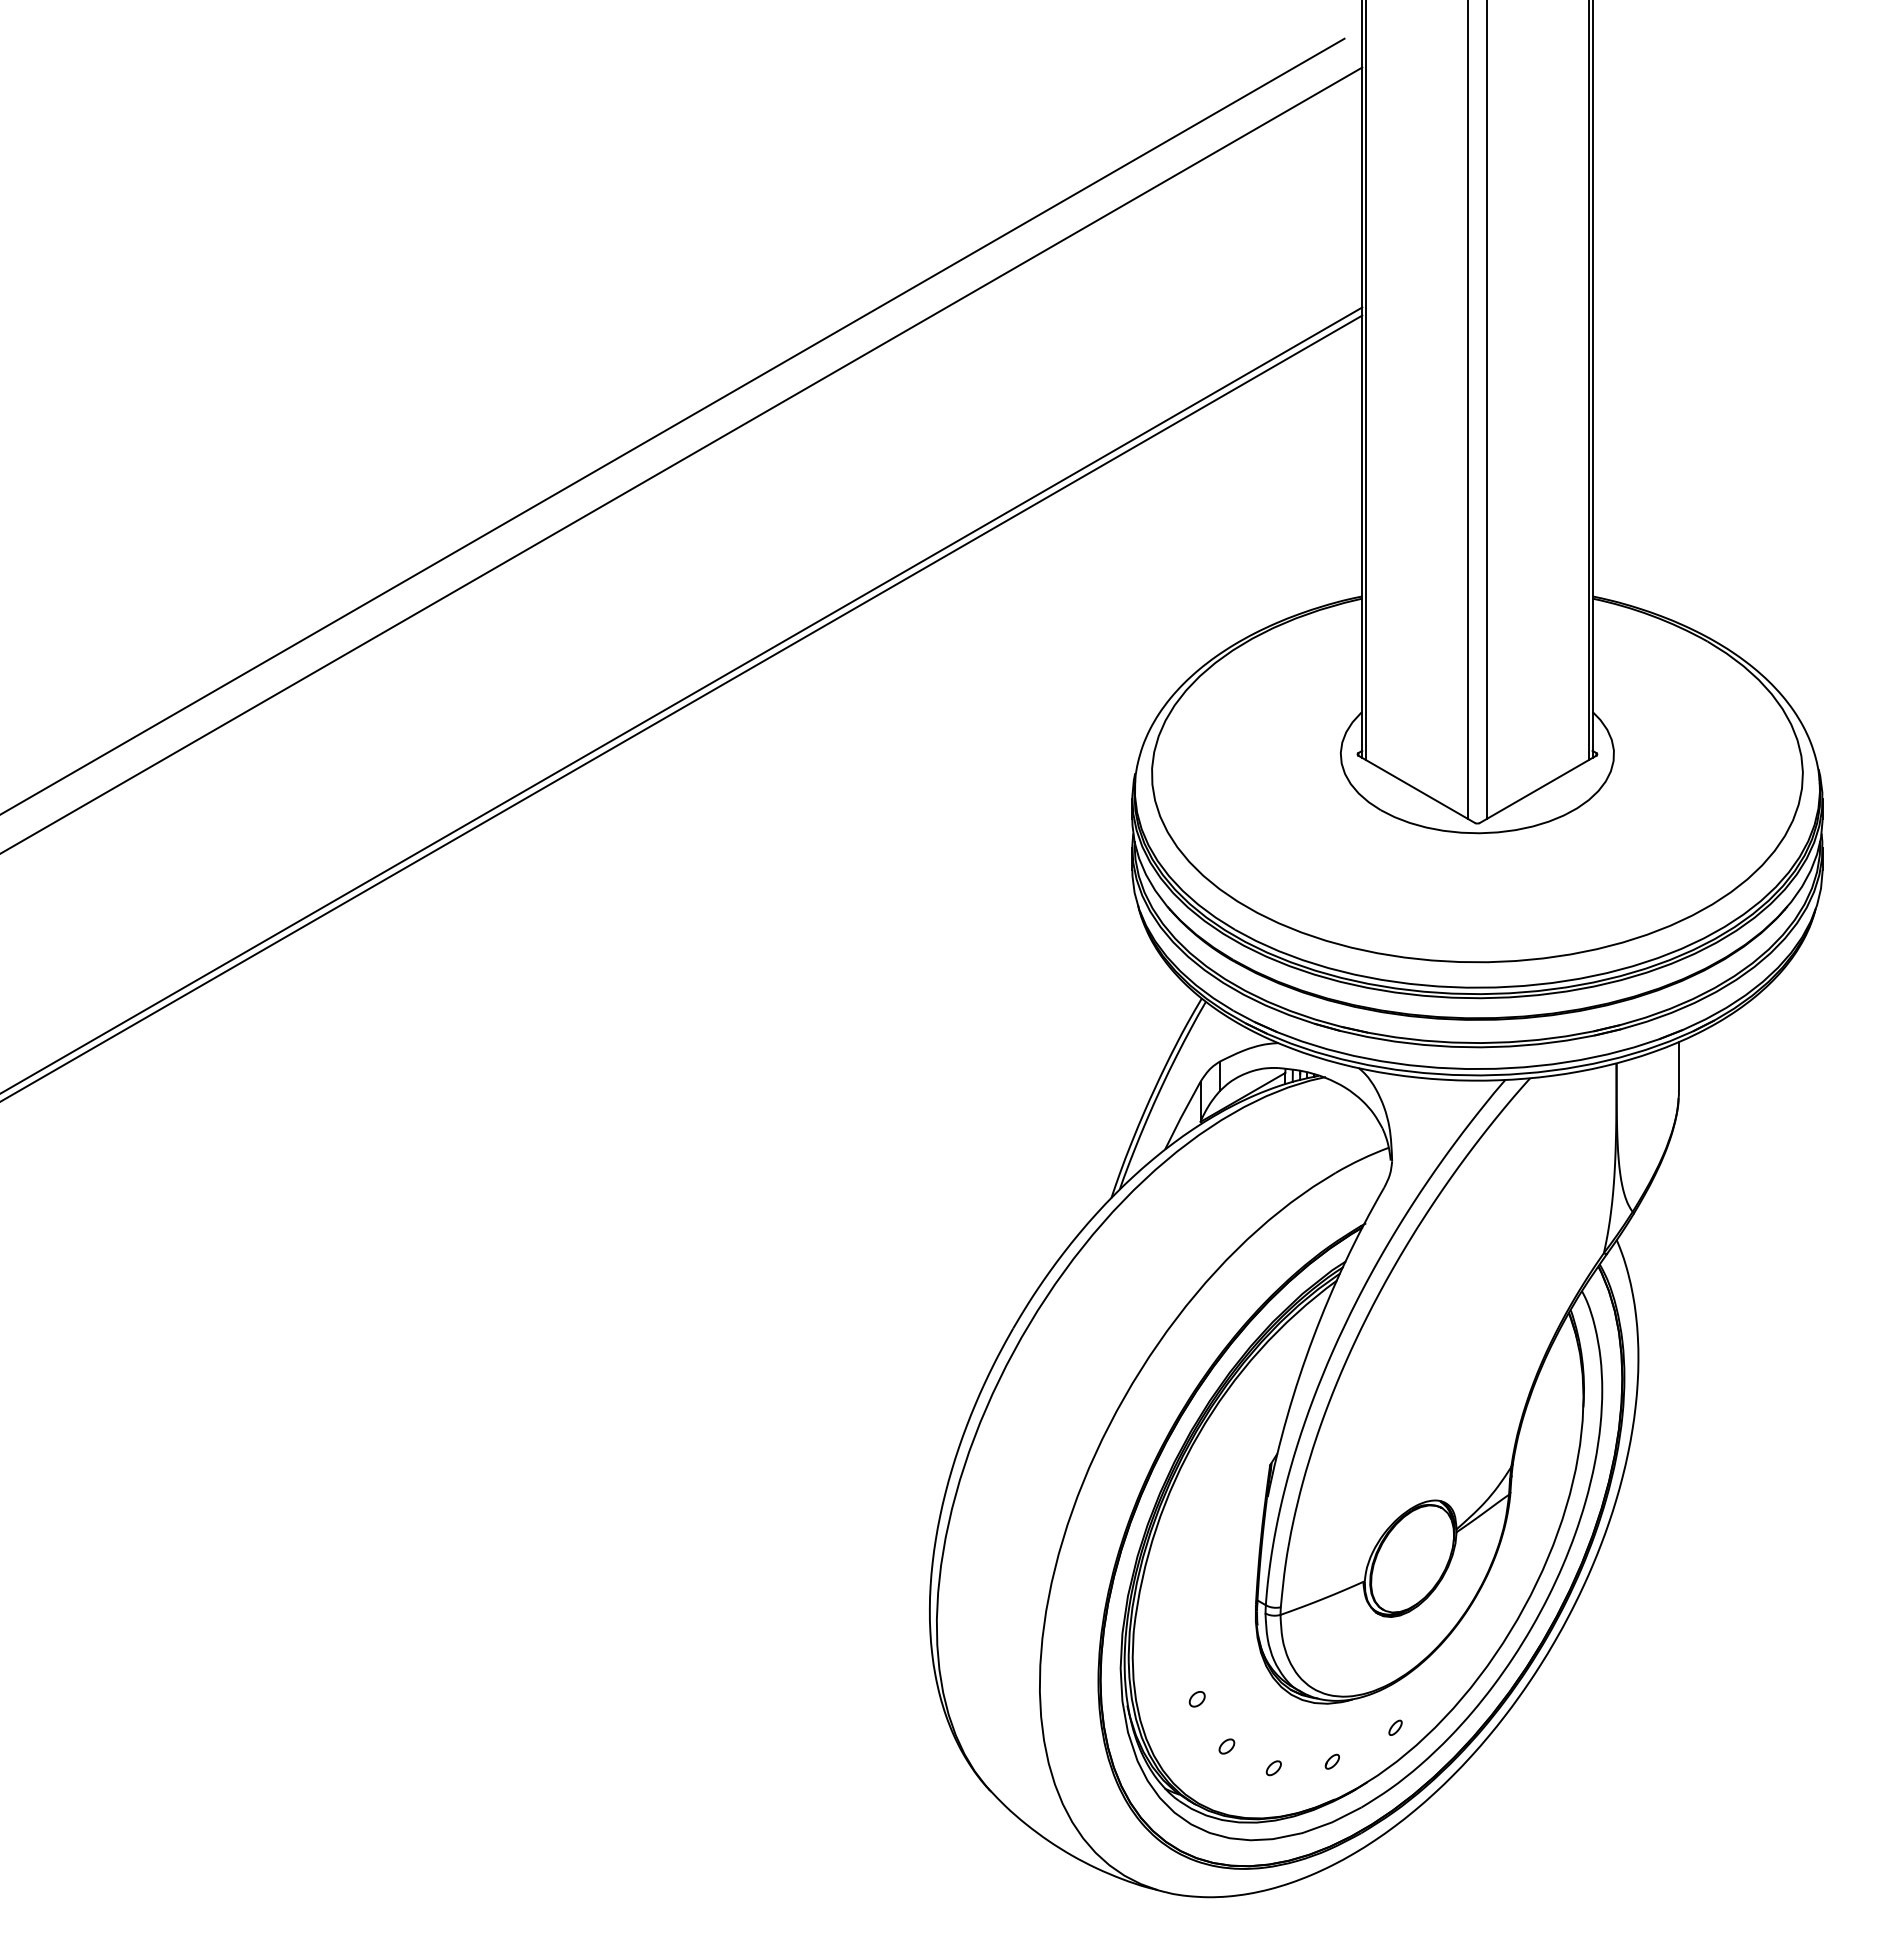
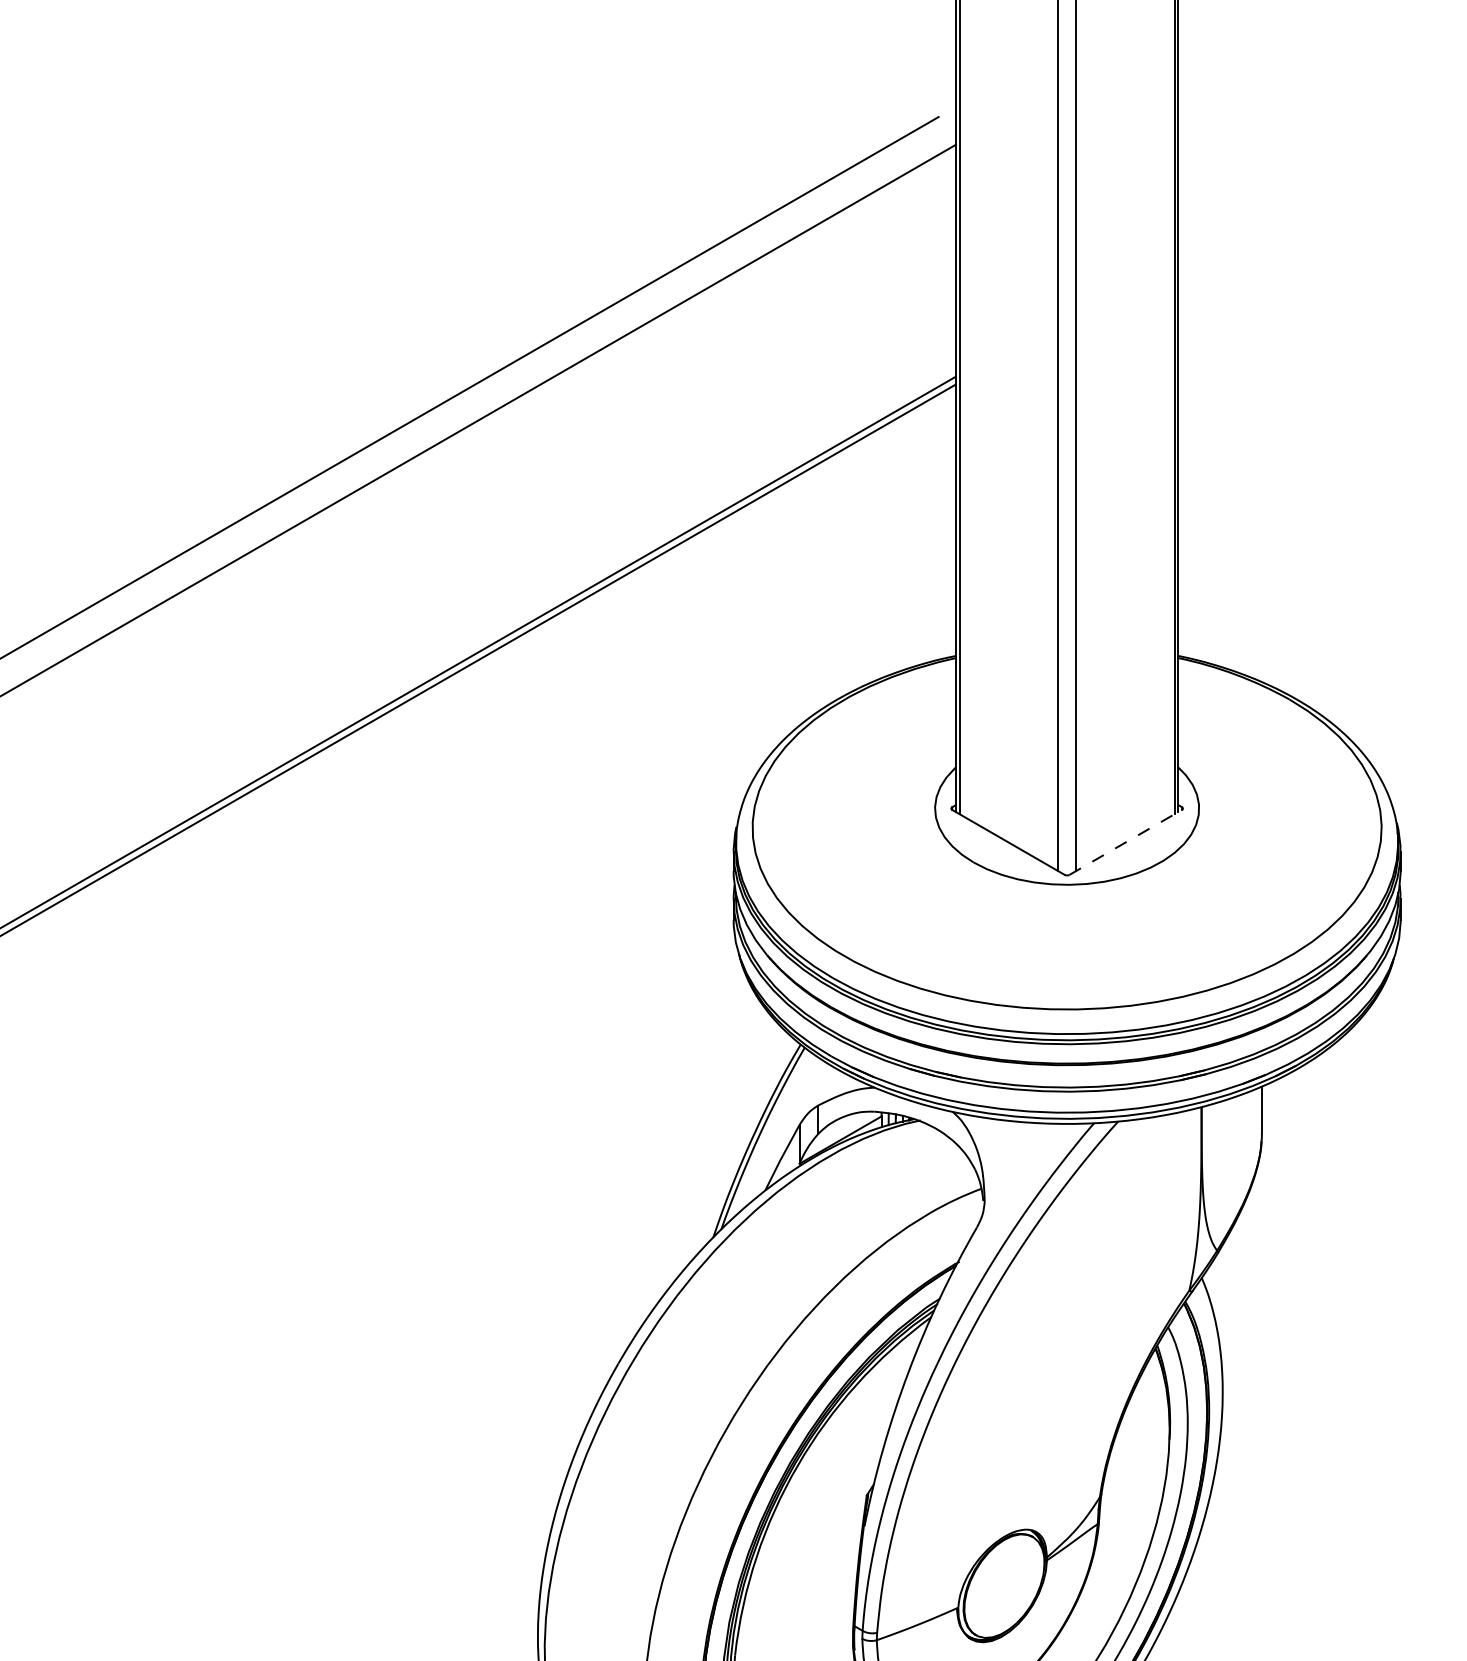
line: (1538, 789) -> (1126, 842), solid -> dashed

